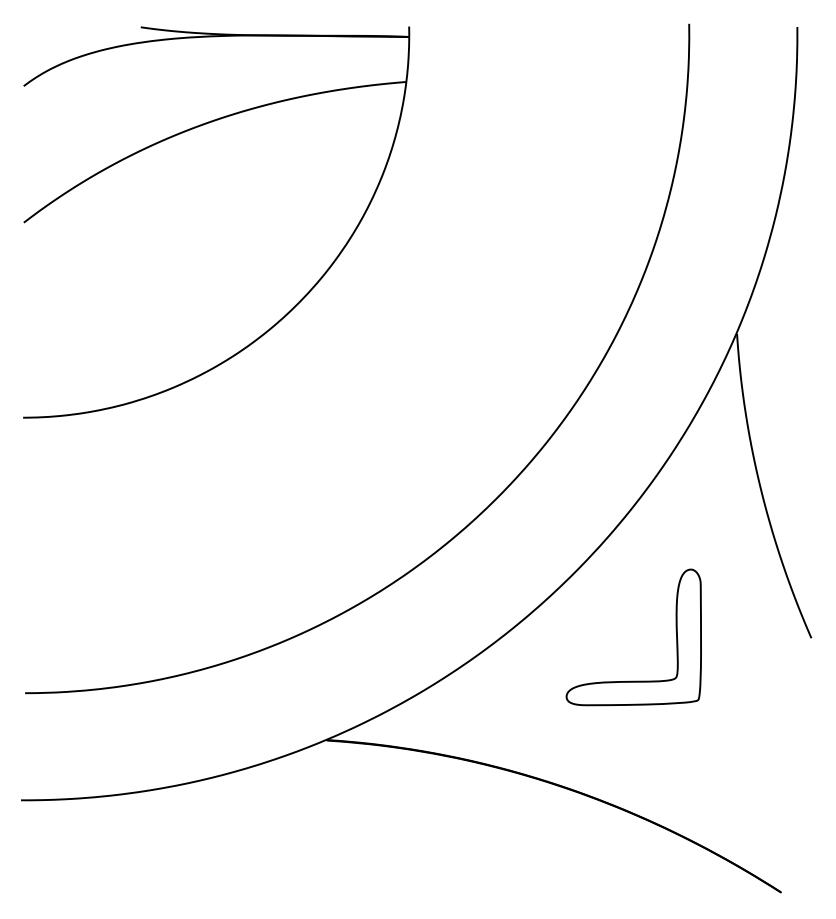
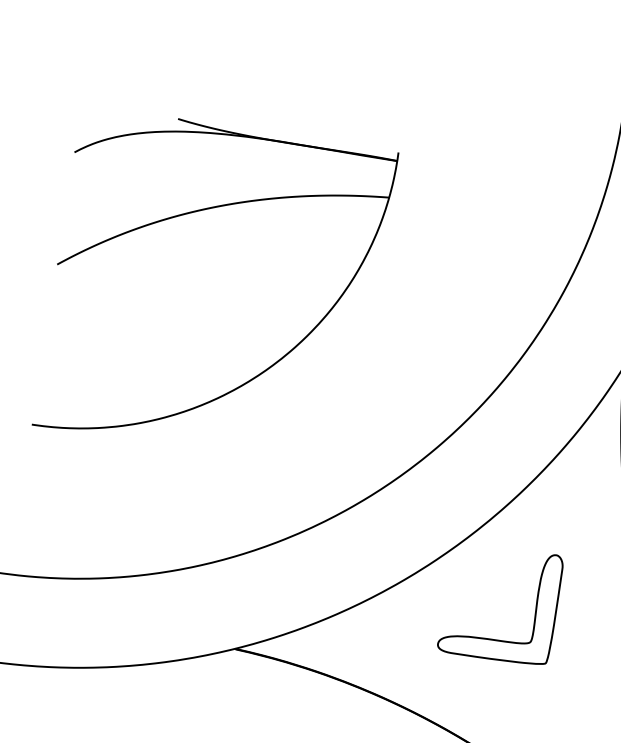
part: (180, 134) -> (197, 212), moved

